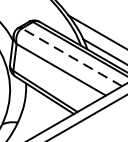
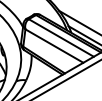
line: (72, 56) -> (61, 37), dashed -> solid

